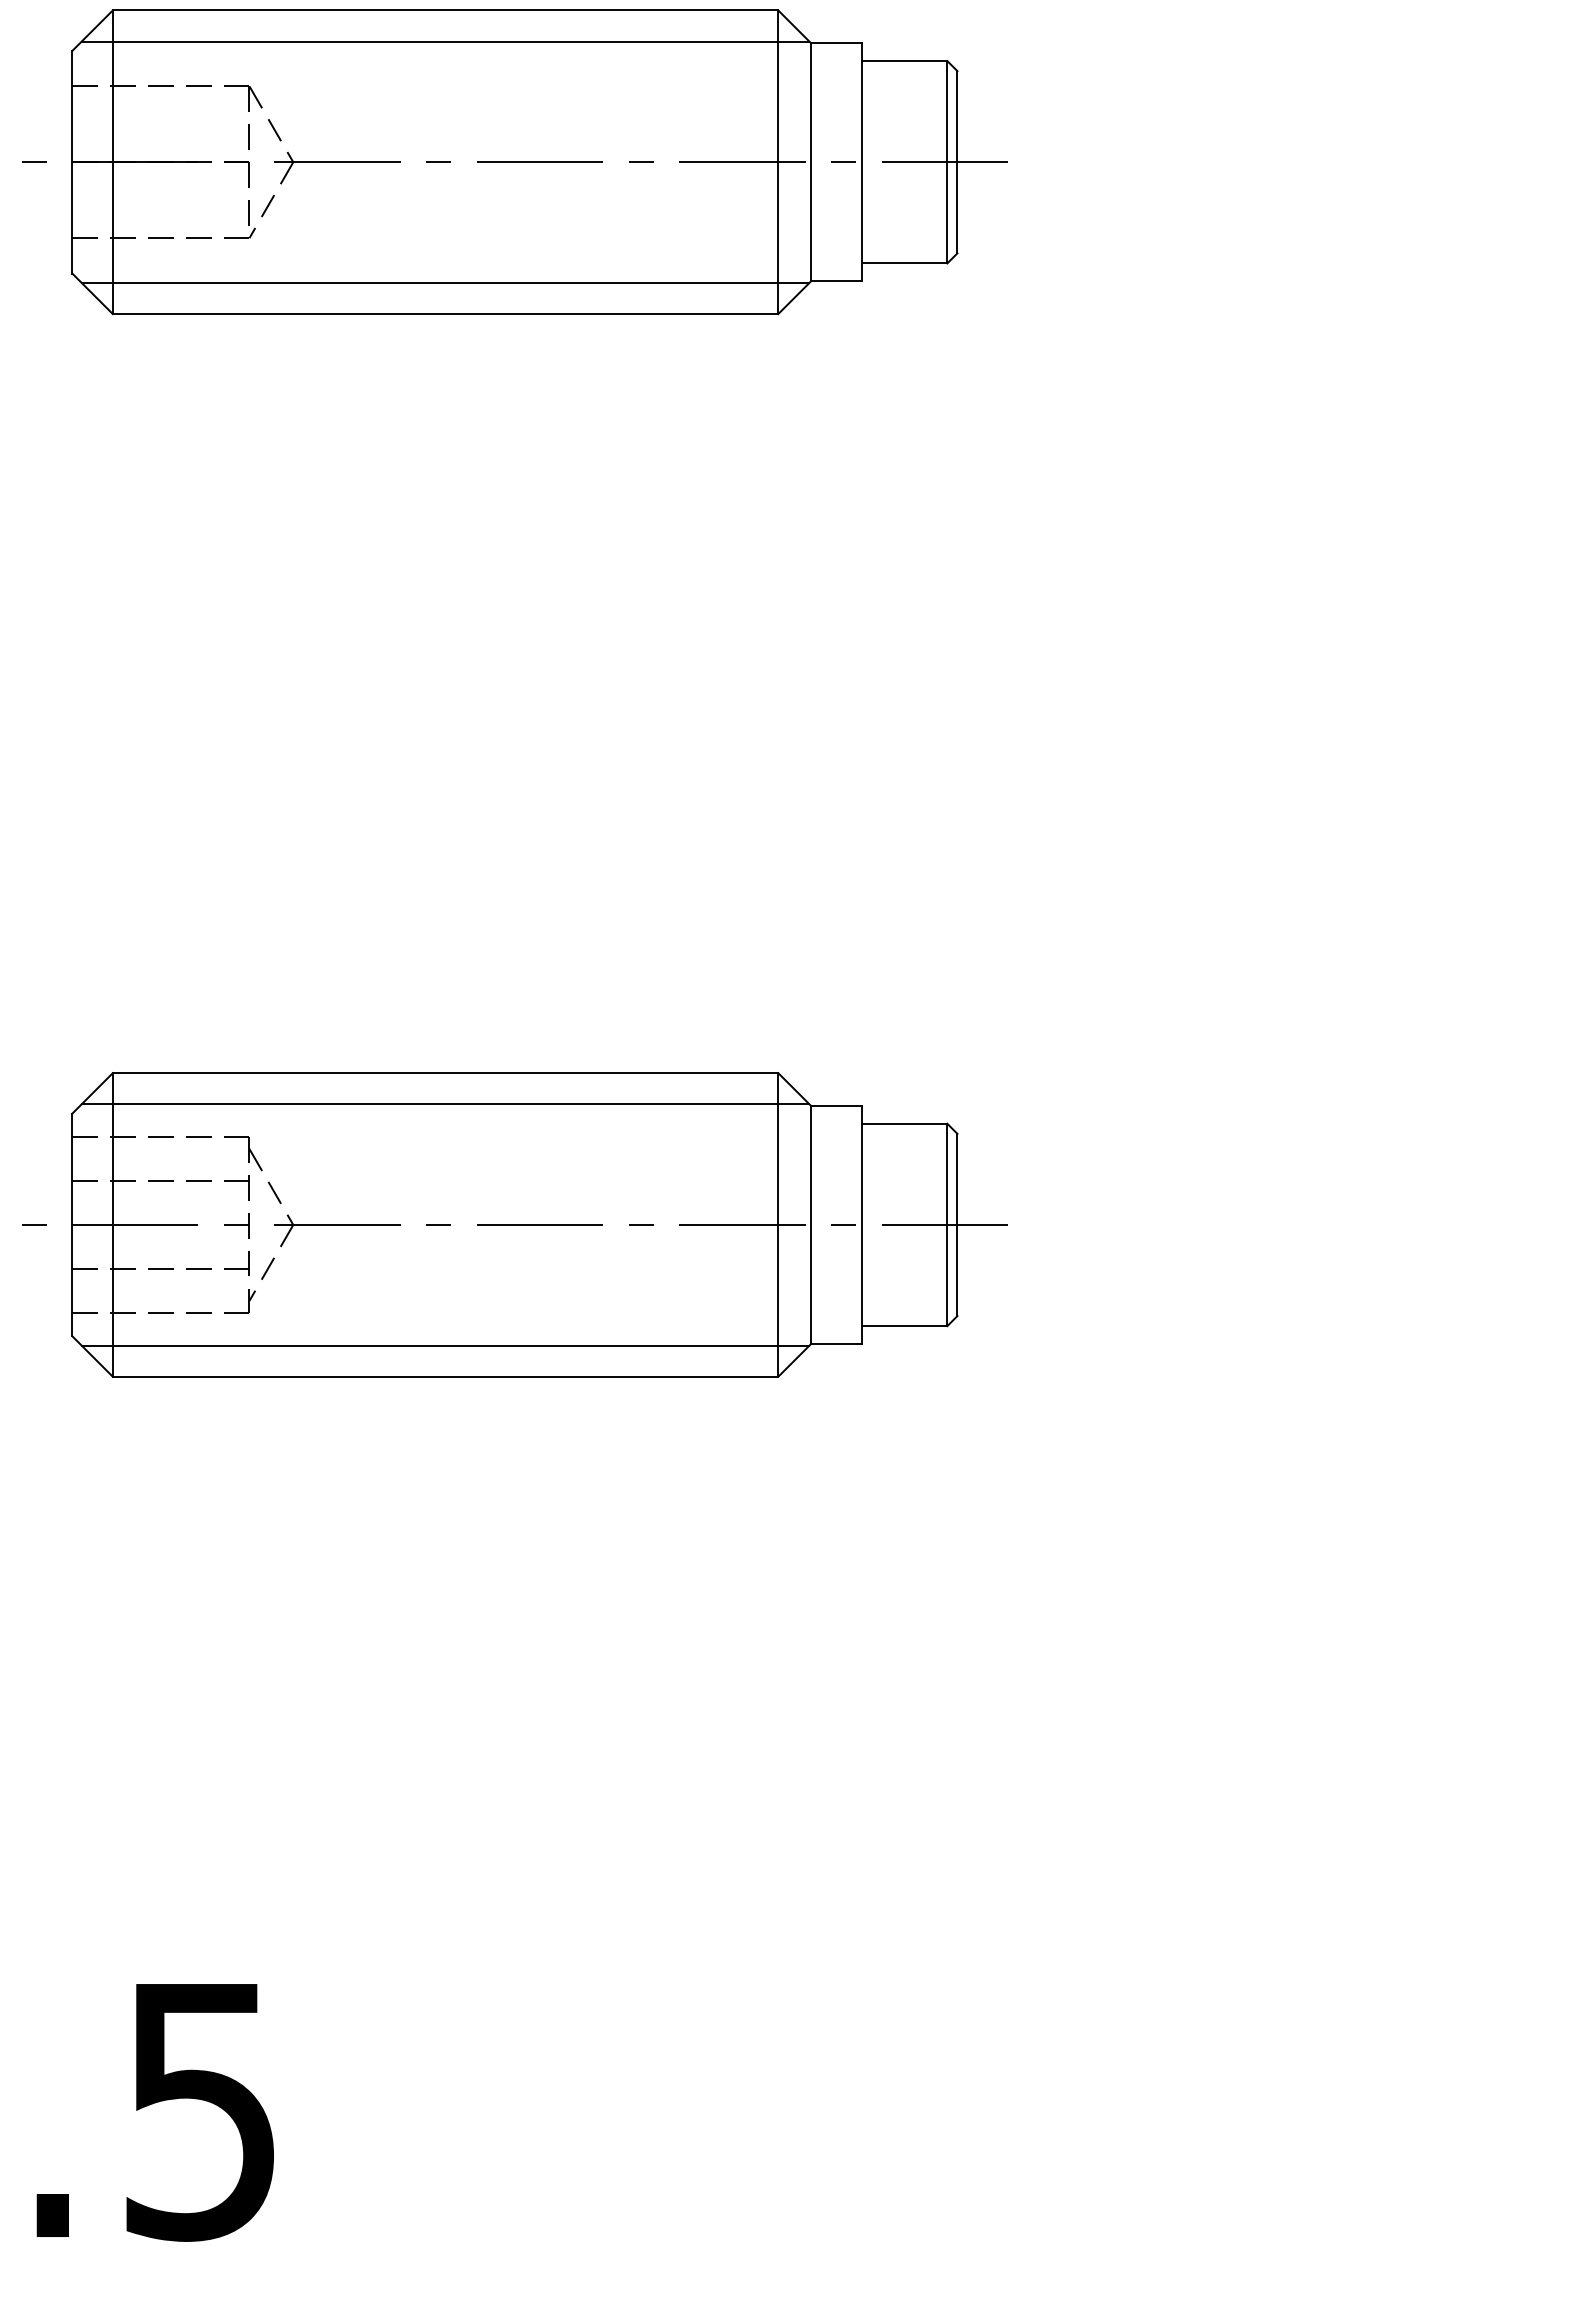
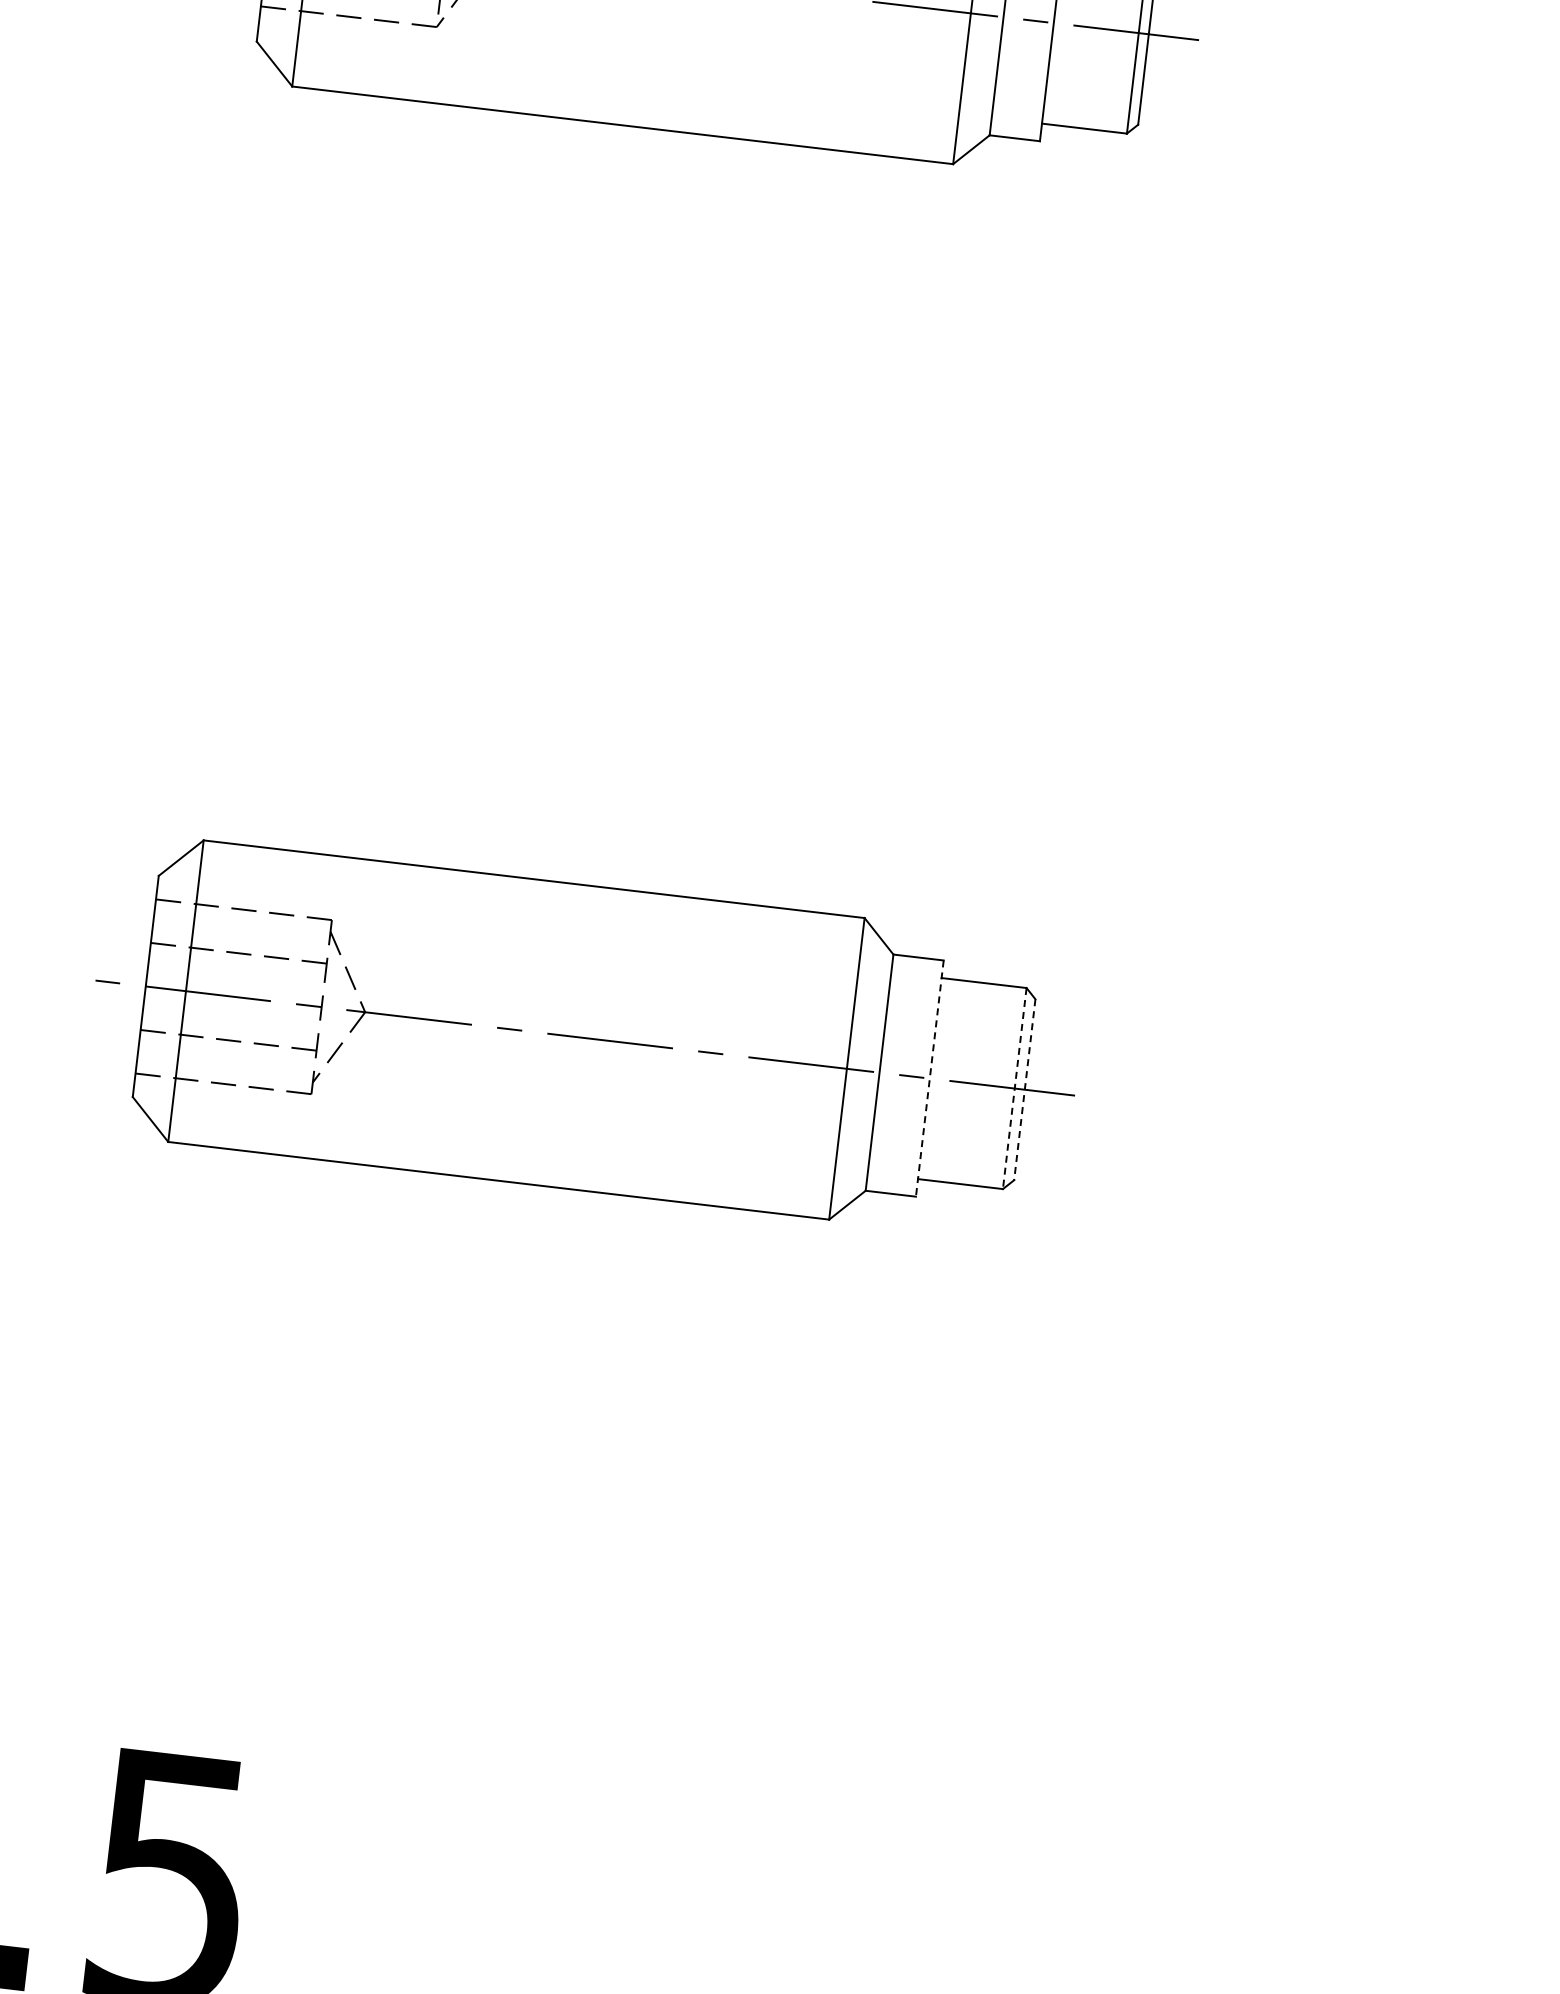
line: (445, 283) -> (626, 94), removed
line: (445, 1104) -> (530, 910), removed
line: (861, 1224) -> (929, 1078), solid -> dashed
line: (947, 1225) -> (1014, 1089), solid -> dashed
line: (957, 1225) -> (1024, 1090), solid -> dashed
line: (445, 1345) -> (502, 1149), removed

